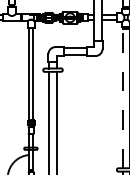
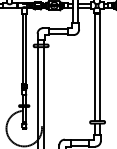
line: (122, 97) -> (94, 66), dashed -> solid

